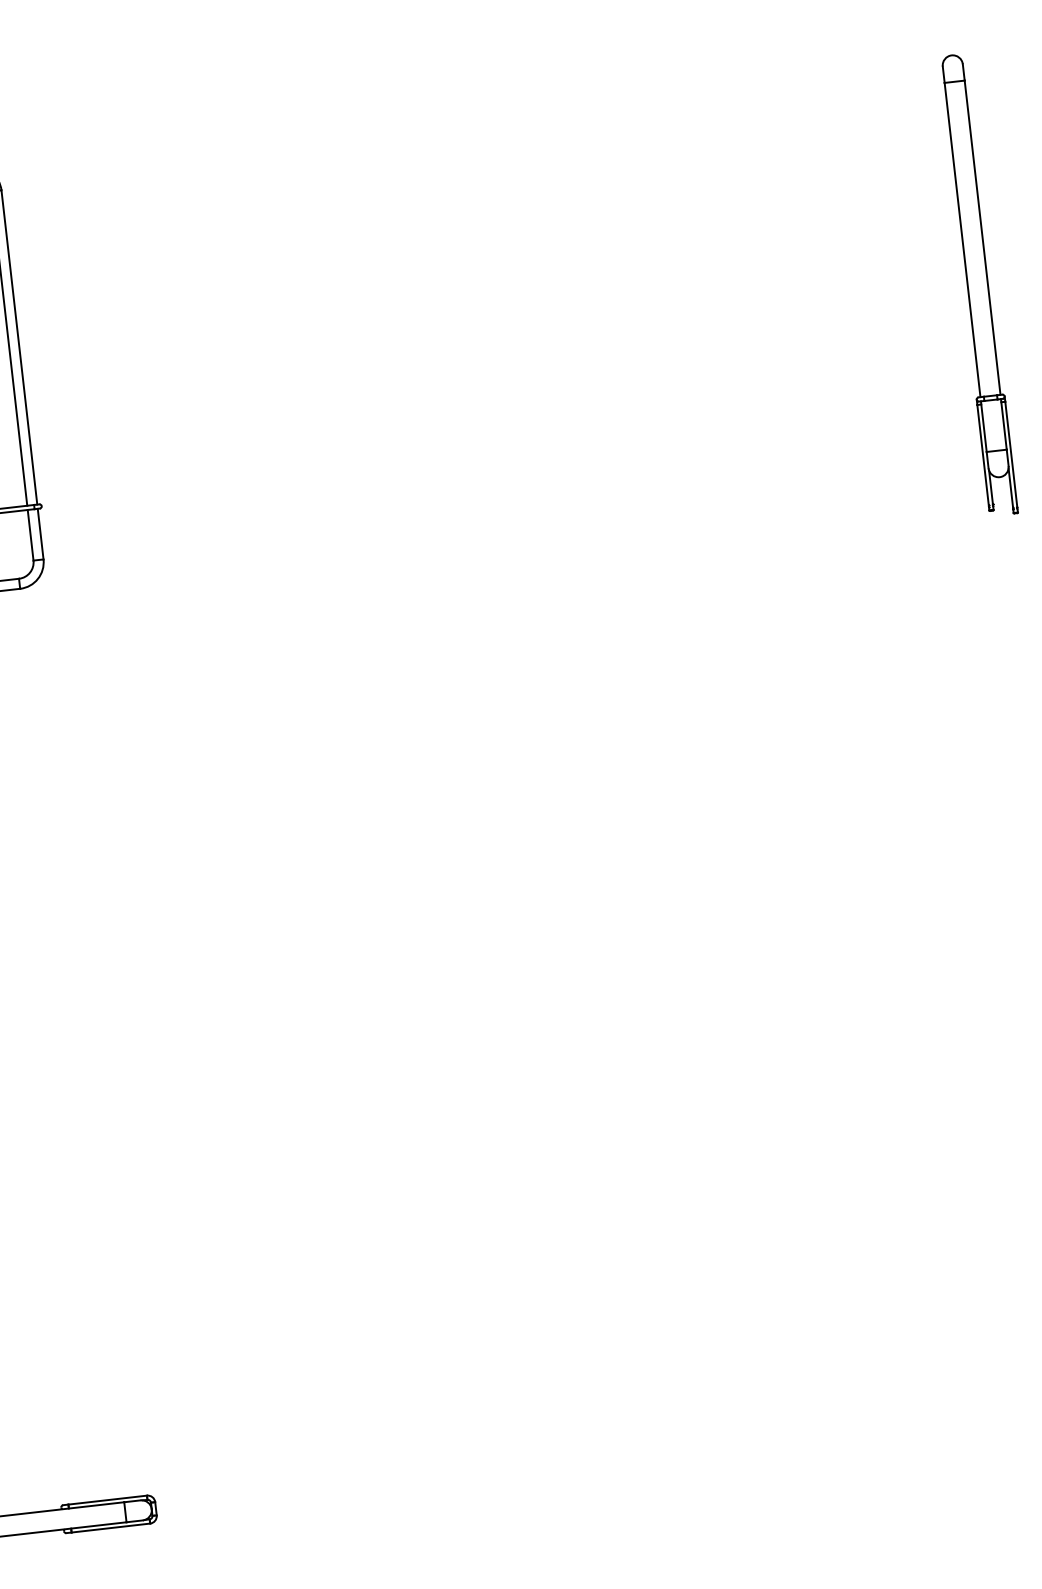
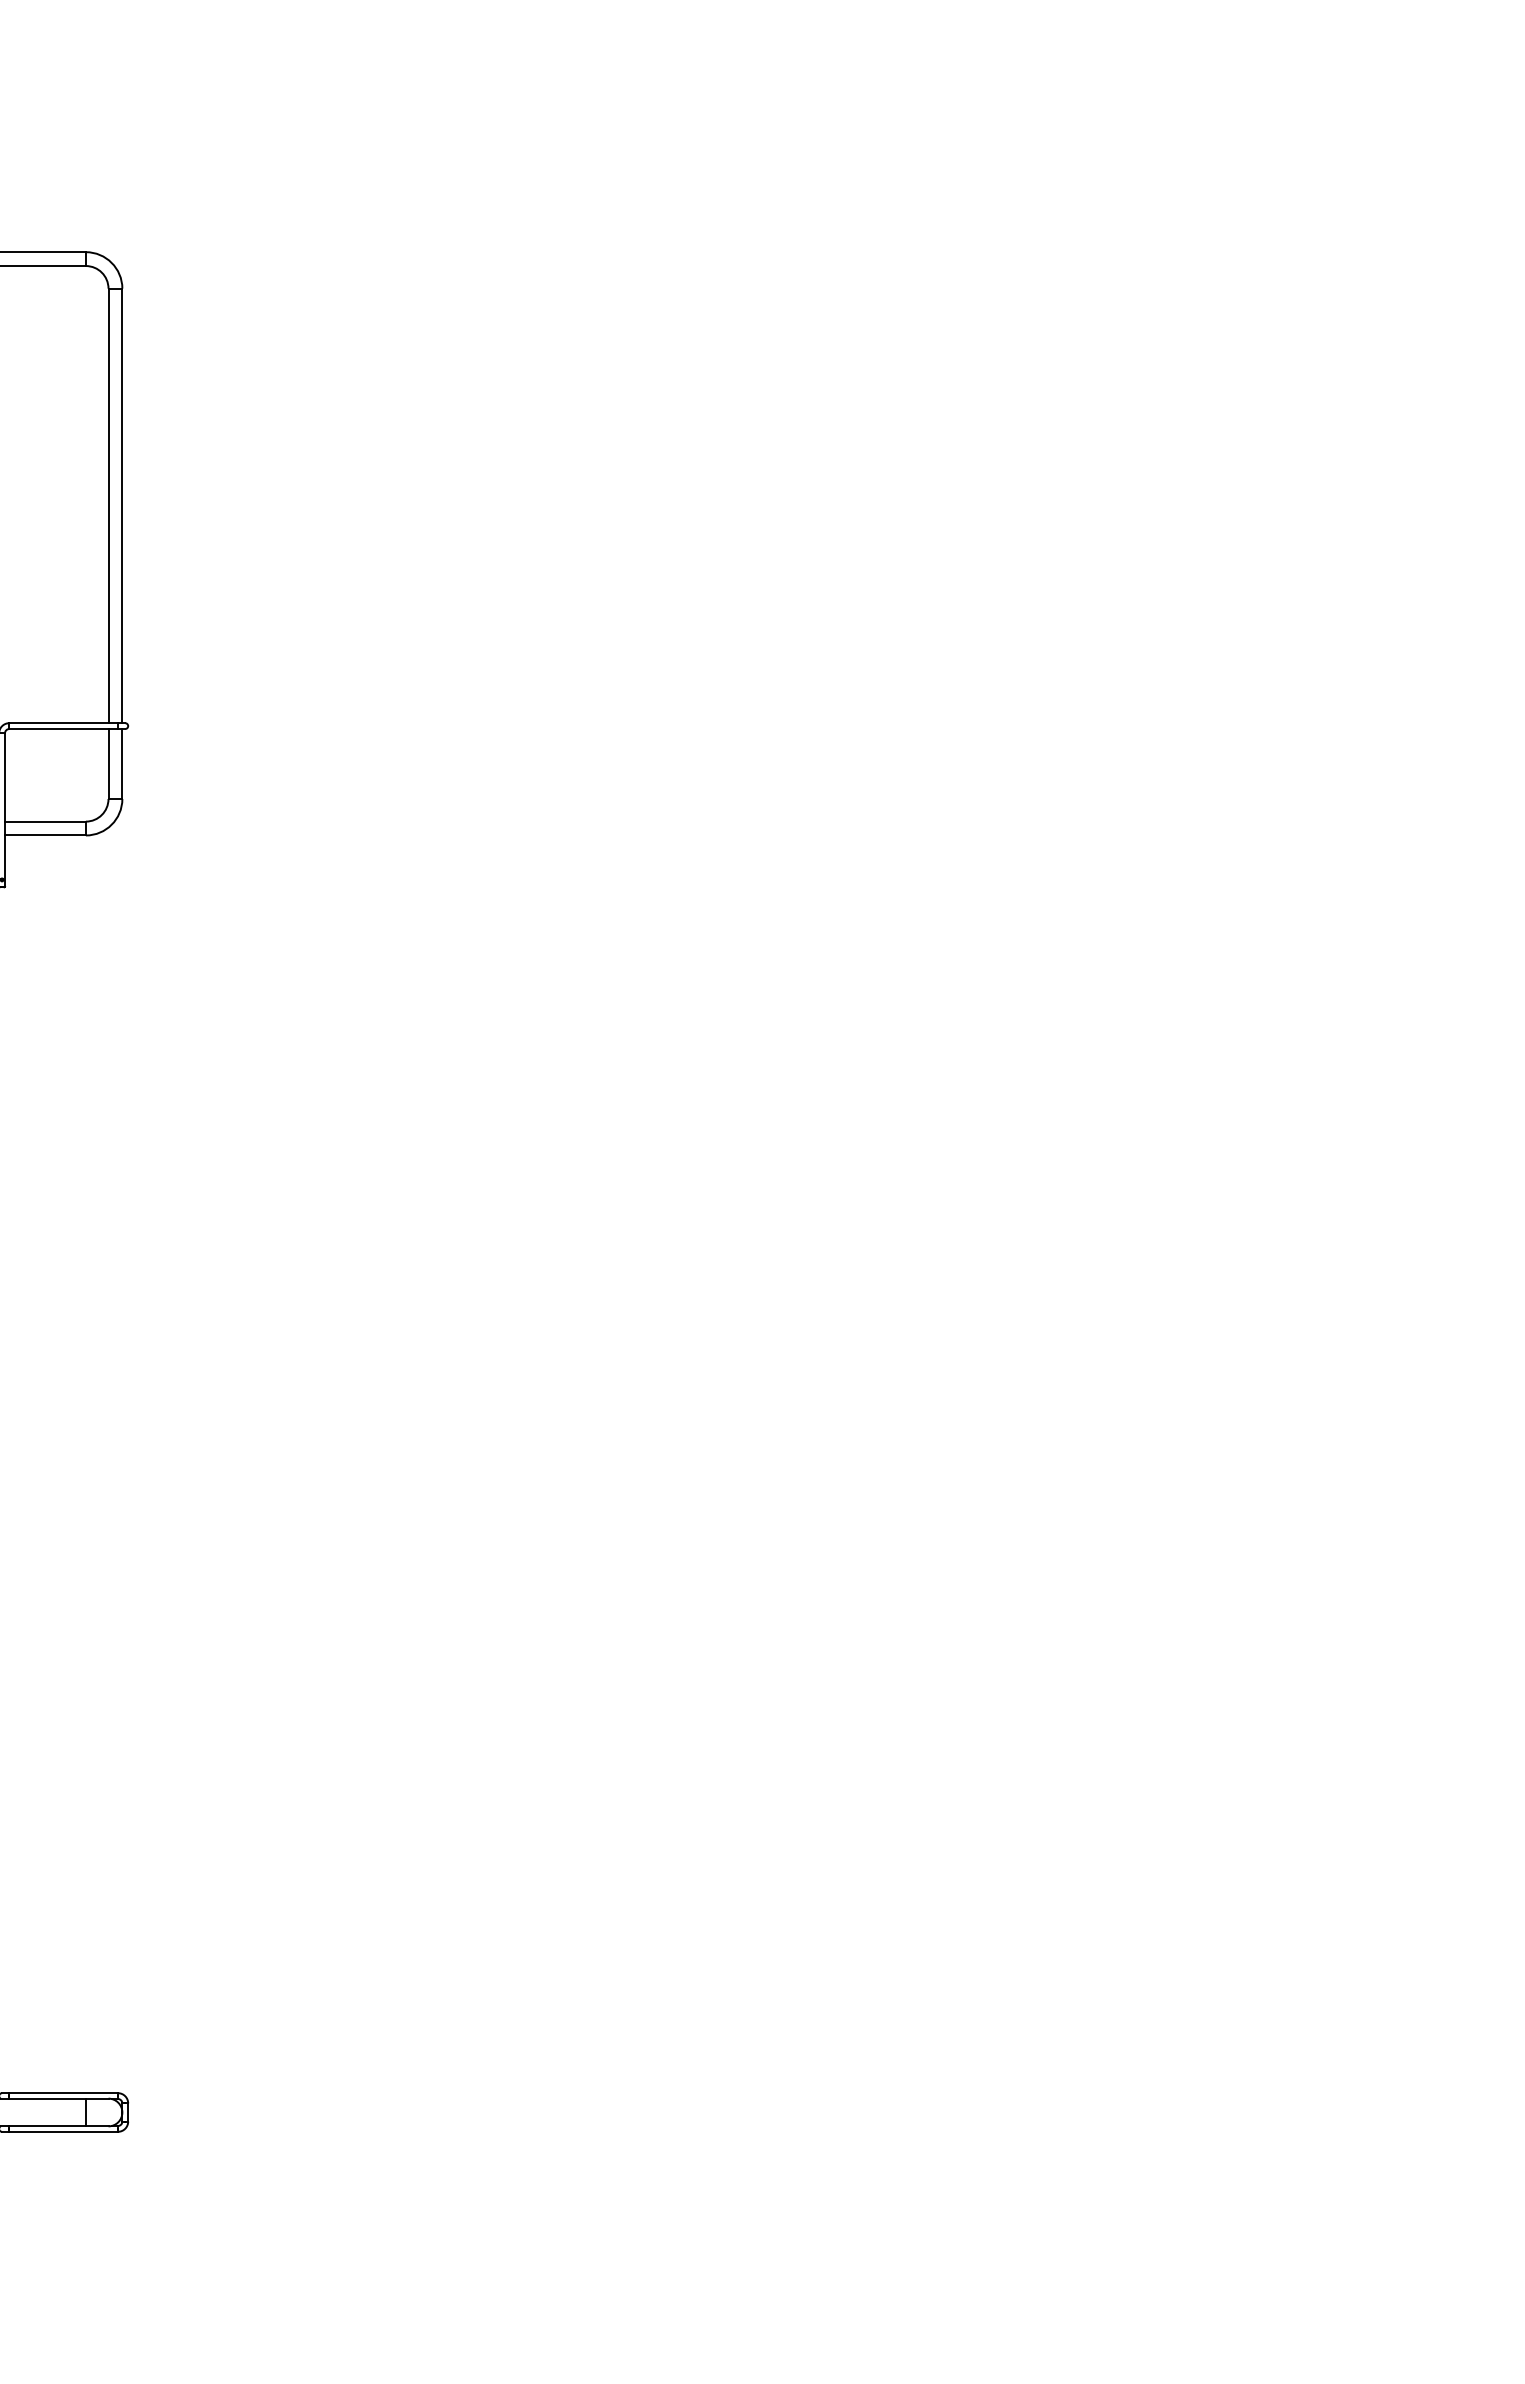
part: (977, 284) -> (1440, 569), removed

